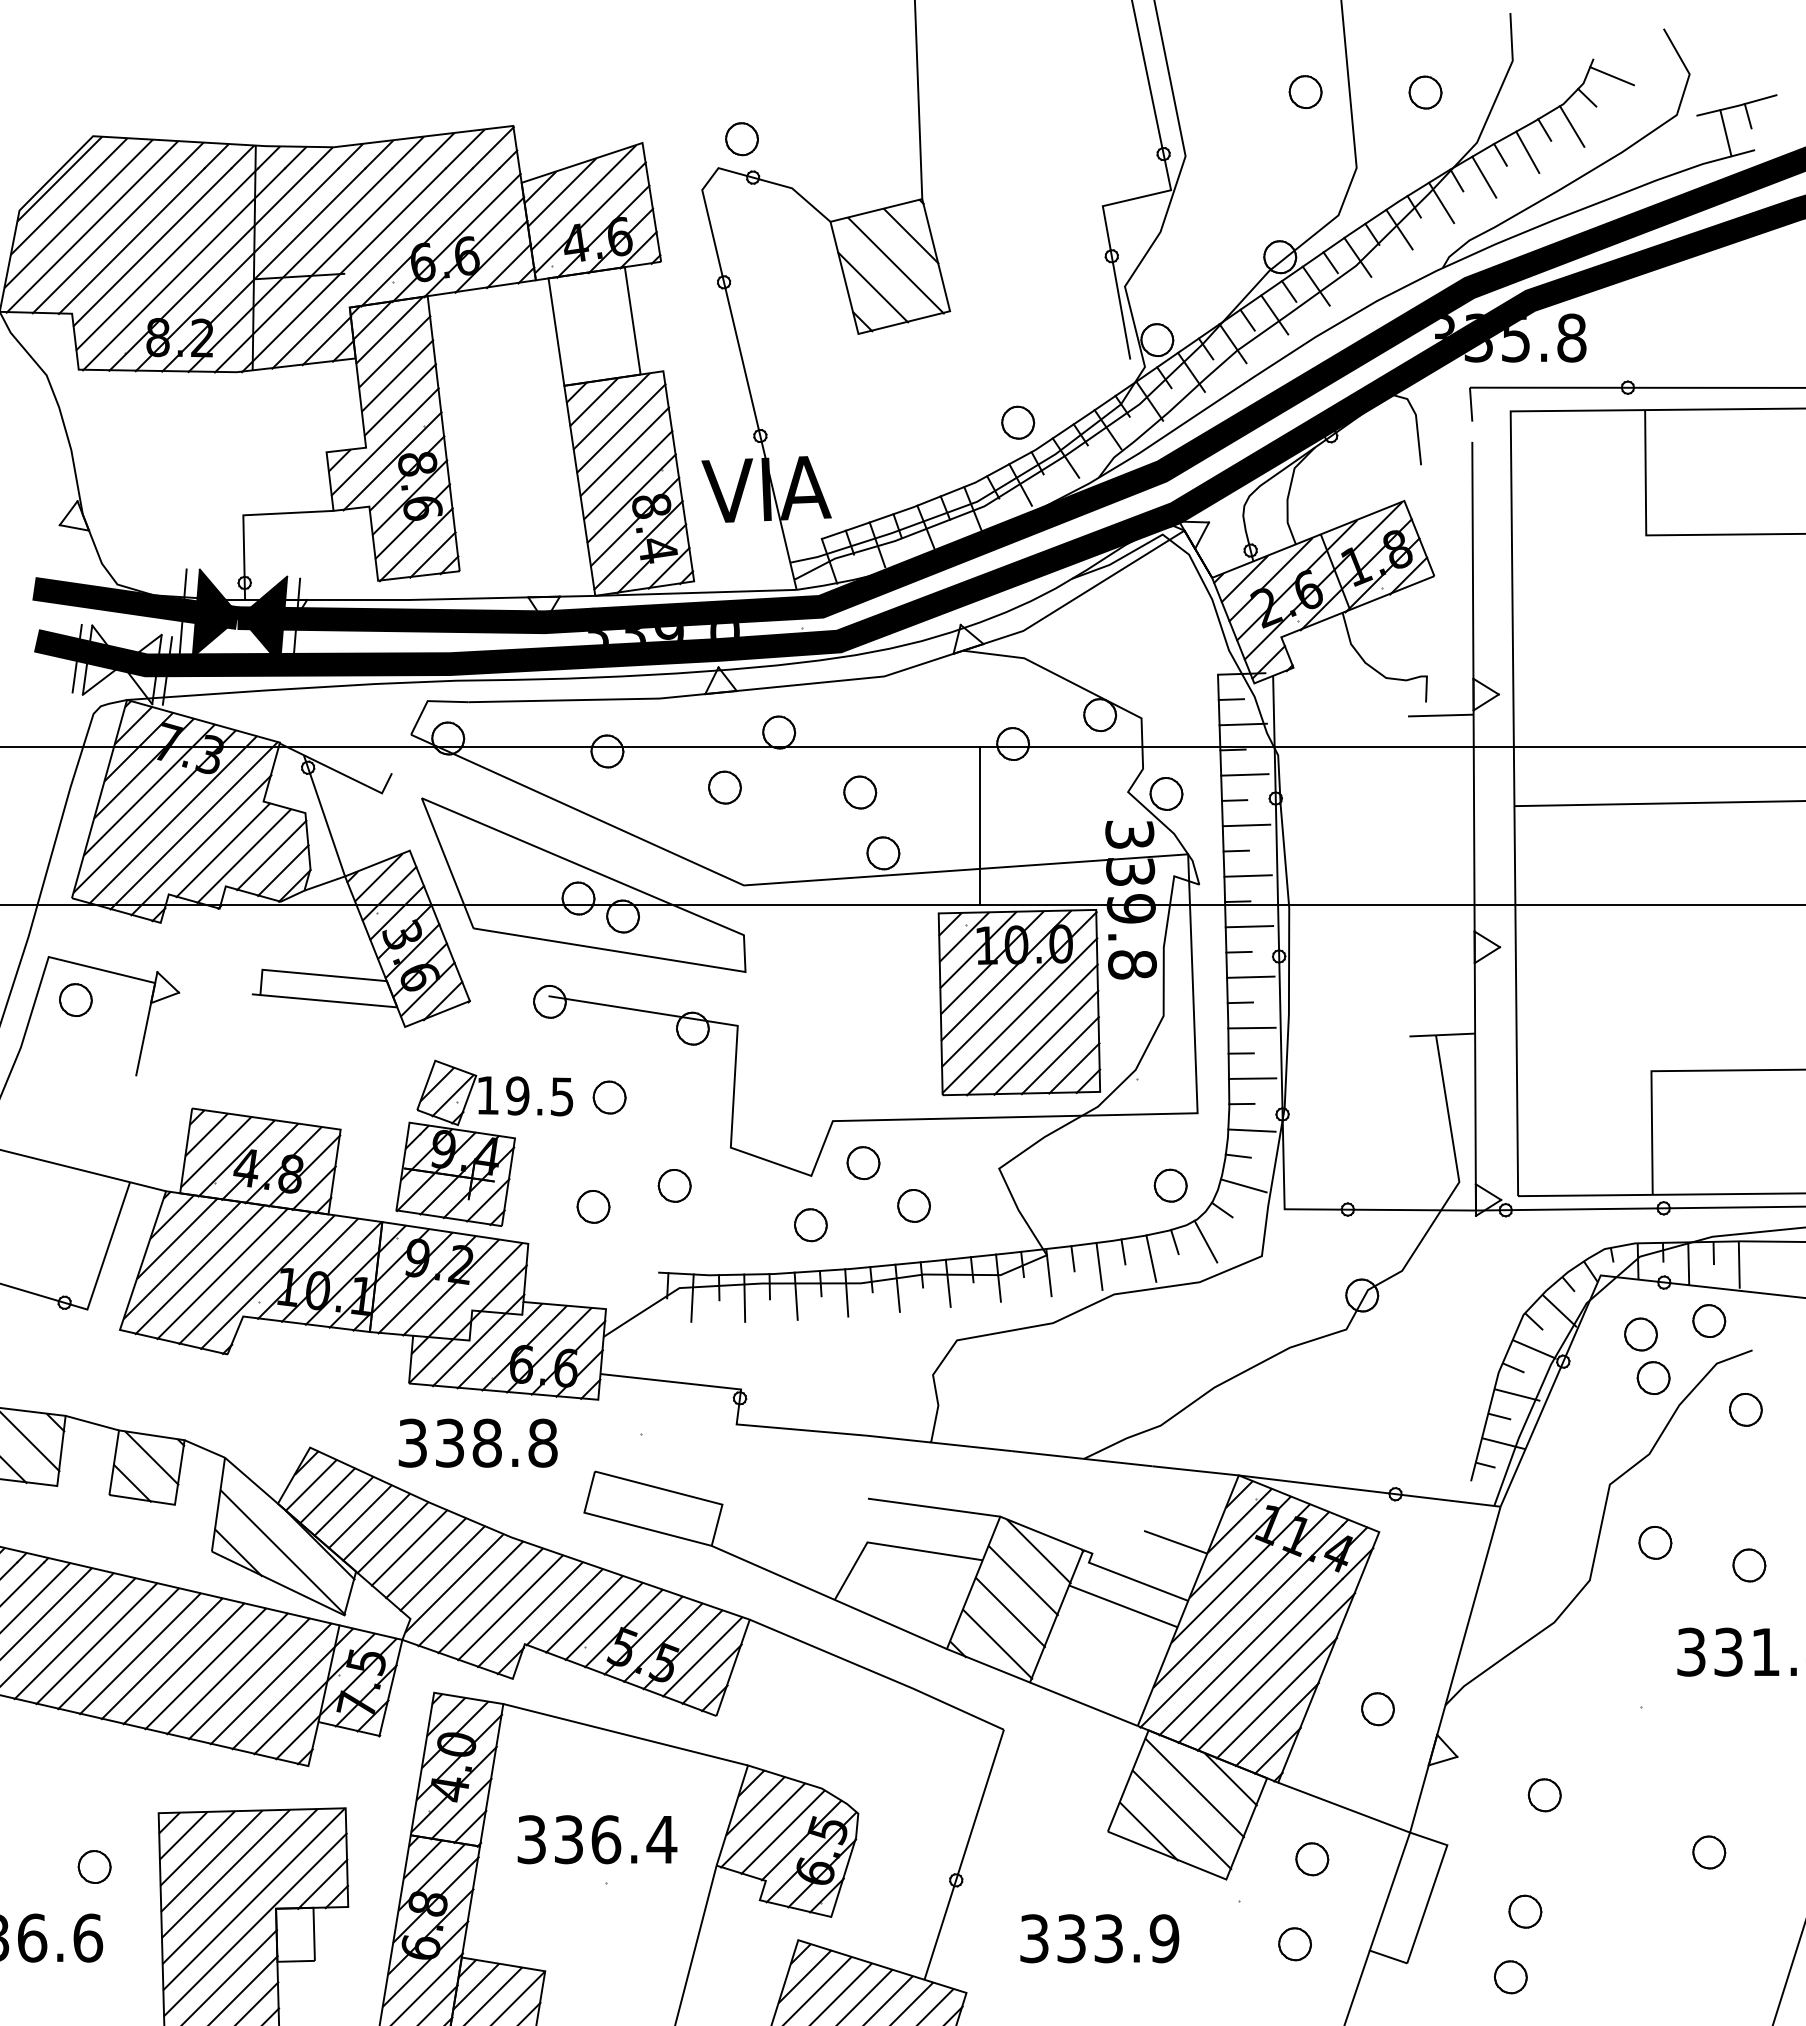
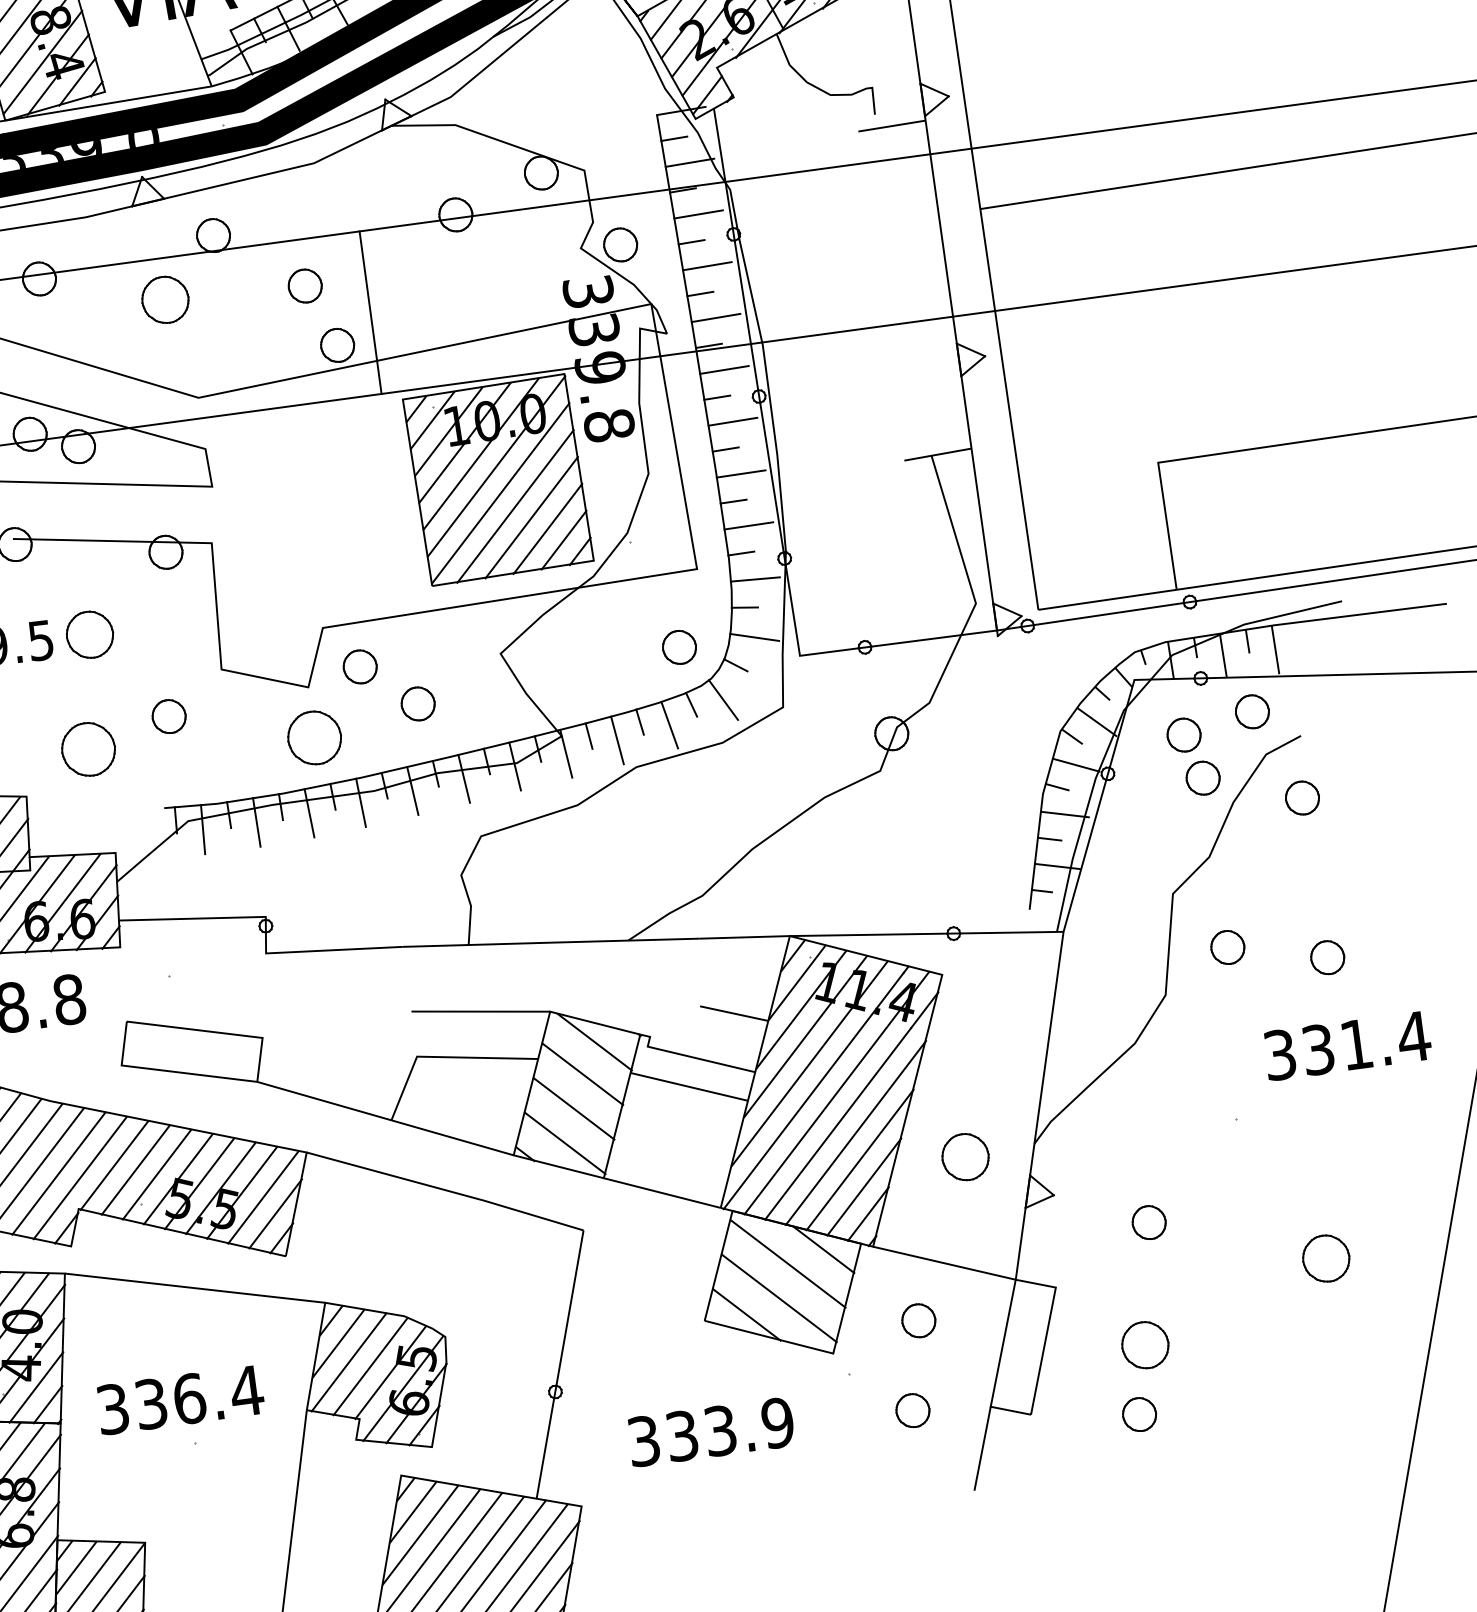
part: (724, 787) -> (164, 299), size x1.4
line: (980, 826) -> (371, 312), moved
part: (609, 1097) -> (89, 634), size x1.4
part: (593, 1206) -> (88, 749), size x1.6
part: (810, 1225) -> (314, 738), size x1.6
part: (1377, 1709) -> (965, 1157), size x1.4
part: (1709, 1852) -> (1326, 1258), size x1.4
part: (1525, 1911) -> (1145, 1344), size x1.4

